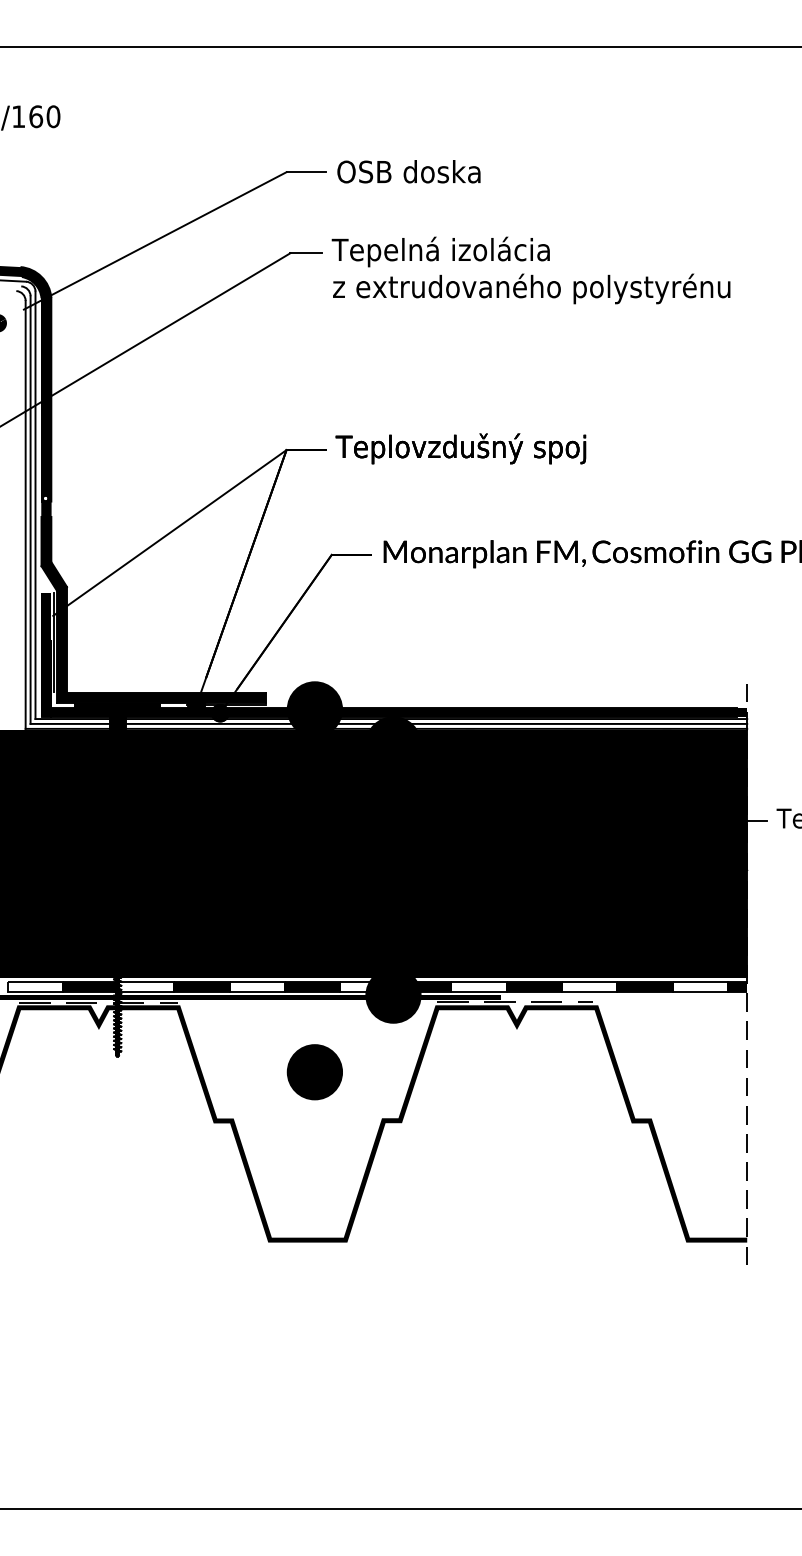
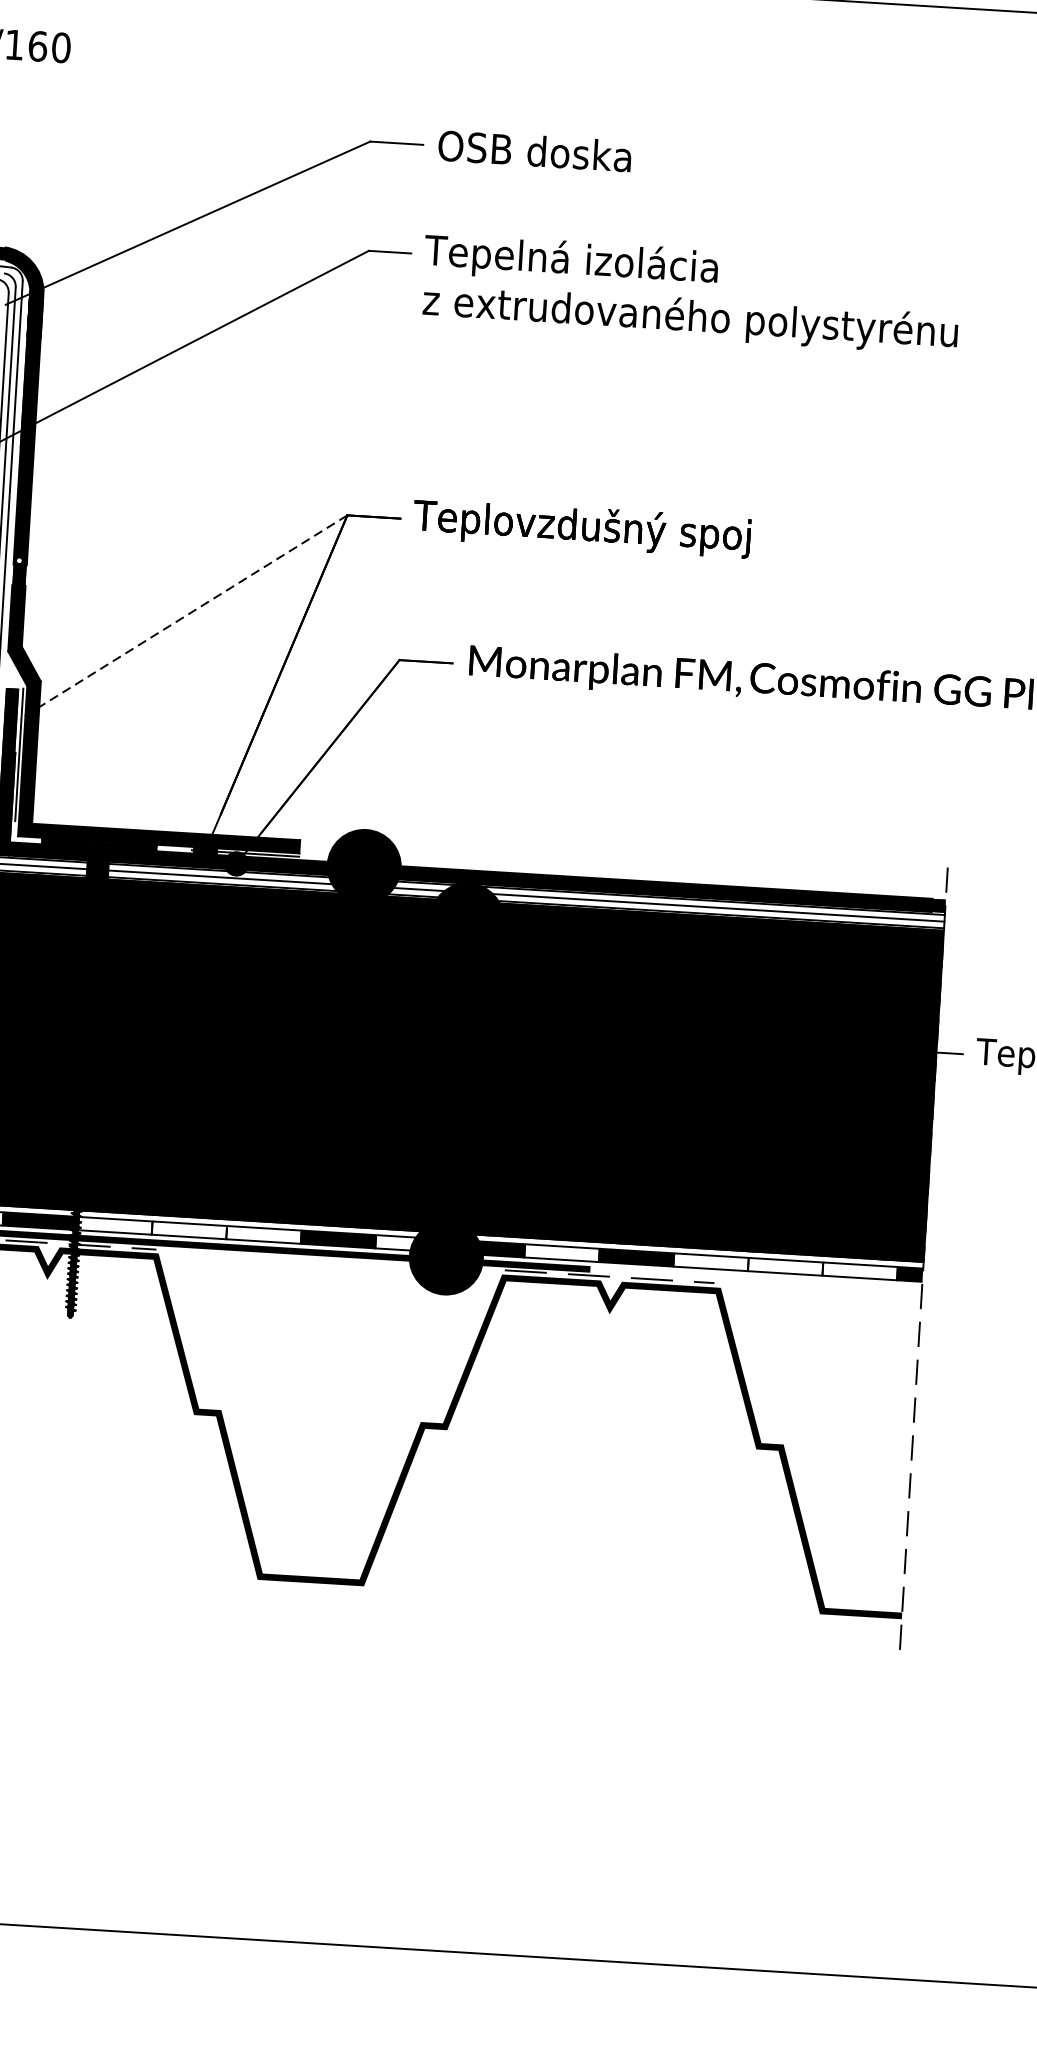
line: (169, 533) -> (183, 617), solid -> dashed
fill: (201, 986) -> (188, 1229), removed
fill: (644, 986) -> (784, 1266), removed
part: (314, 1072) -> (333, 1354), removed

